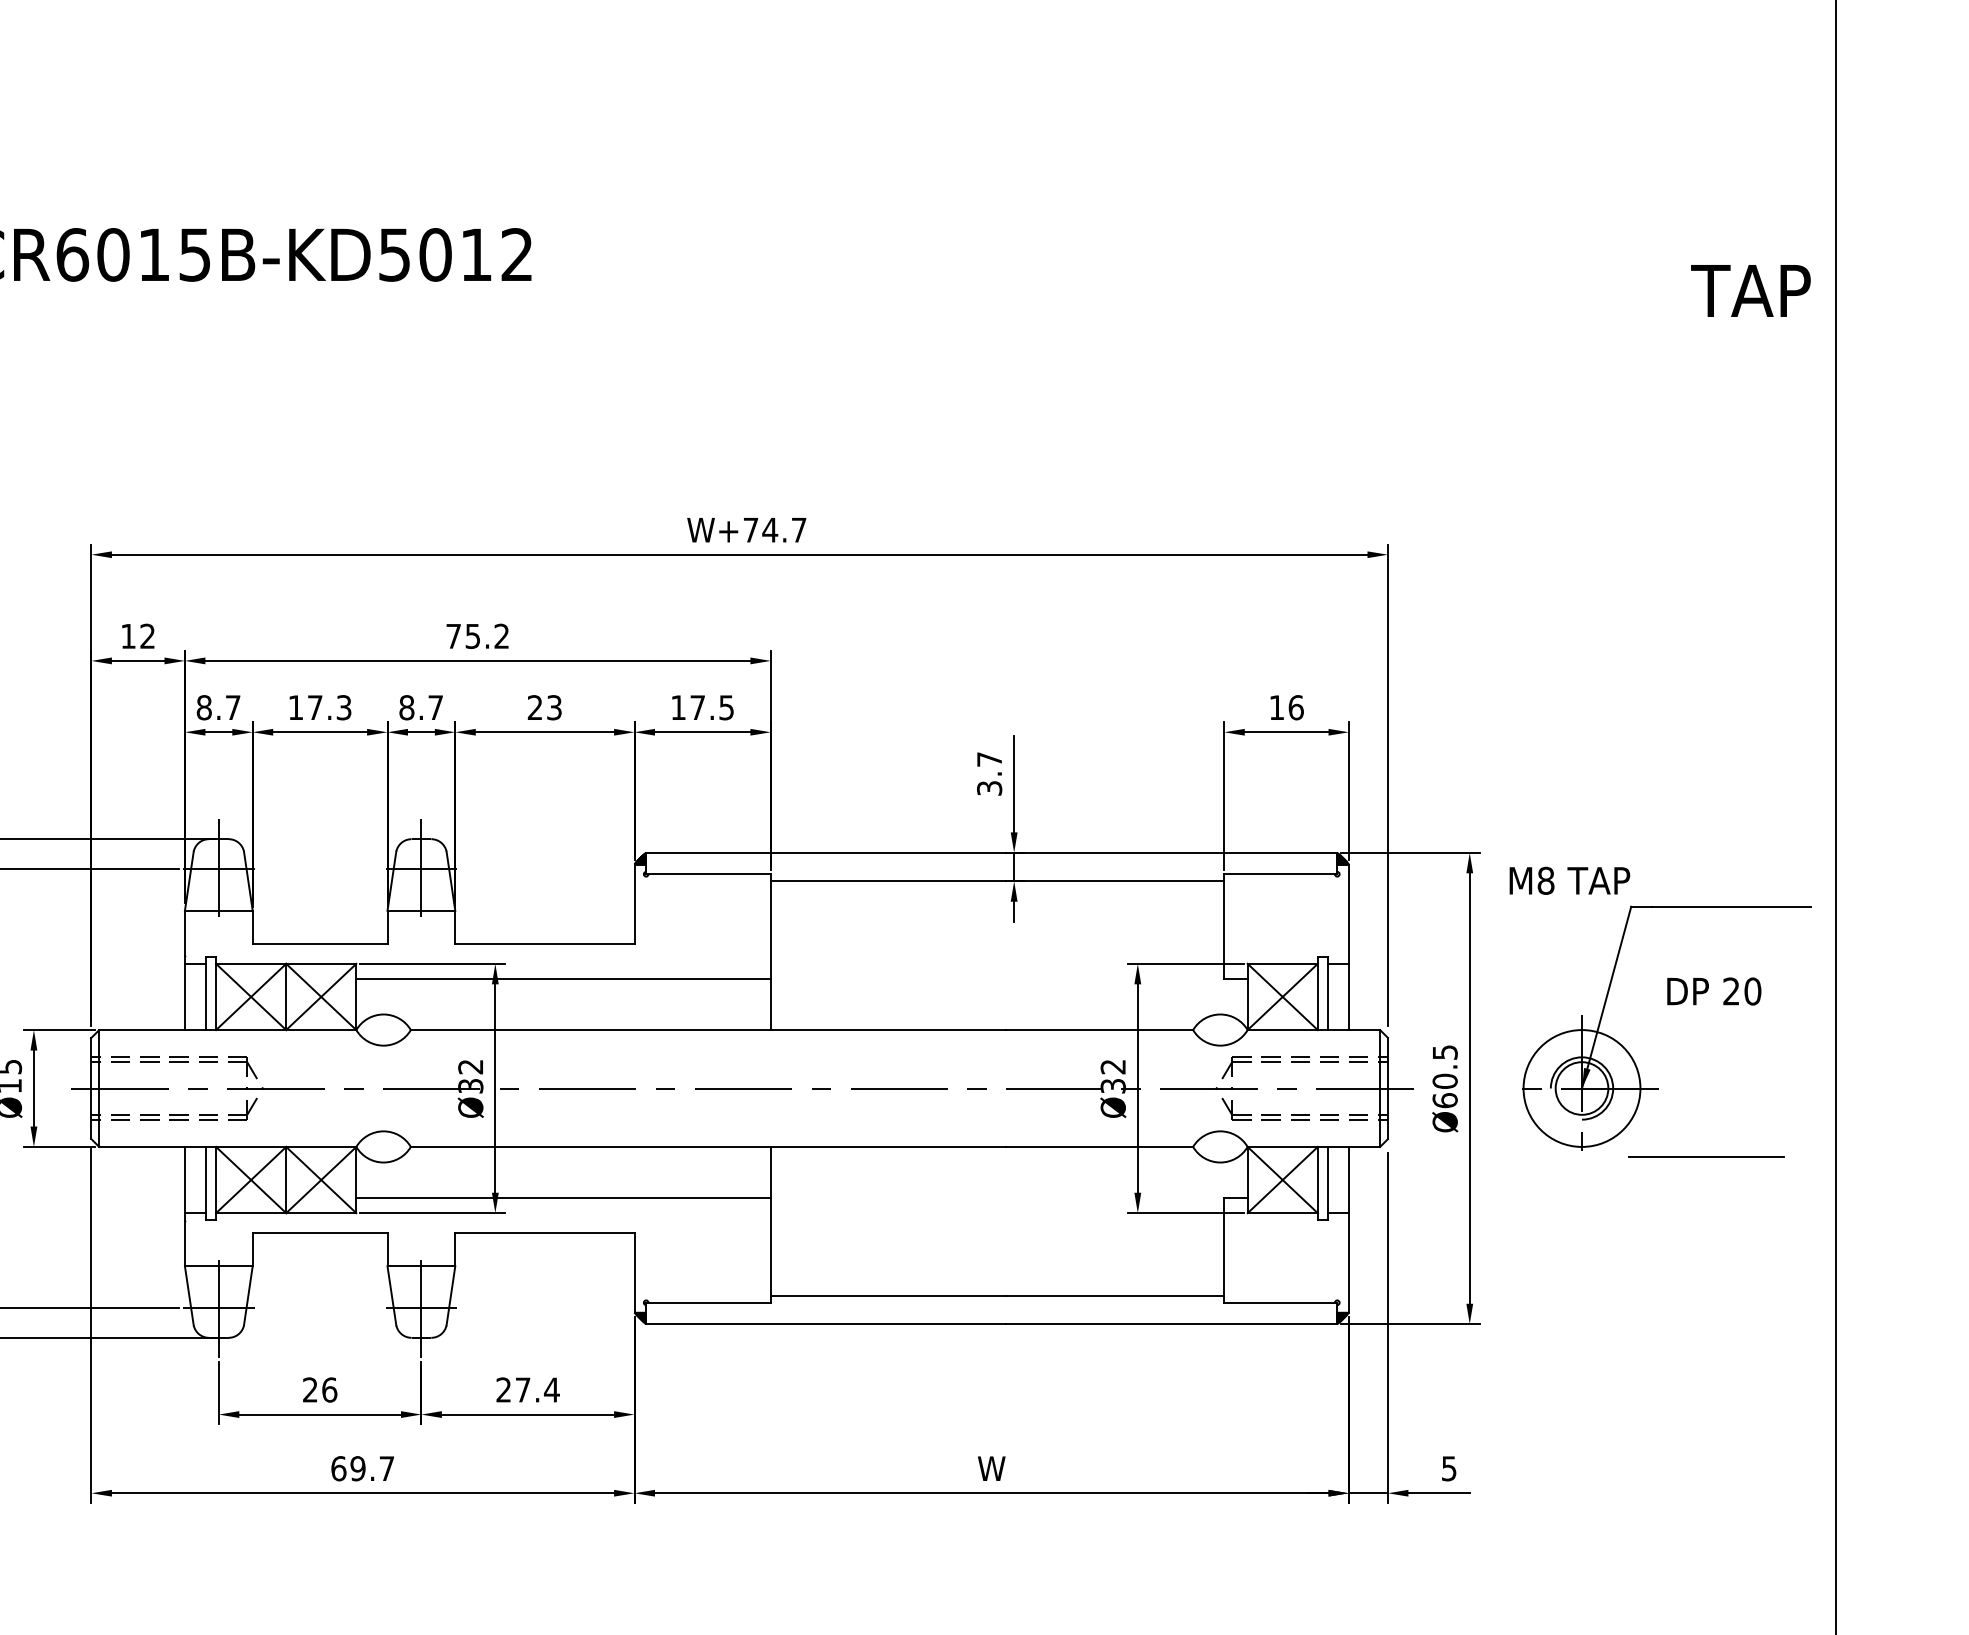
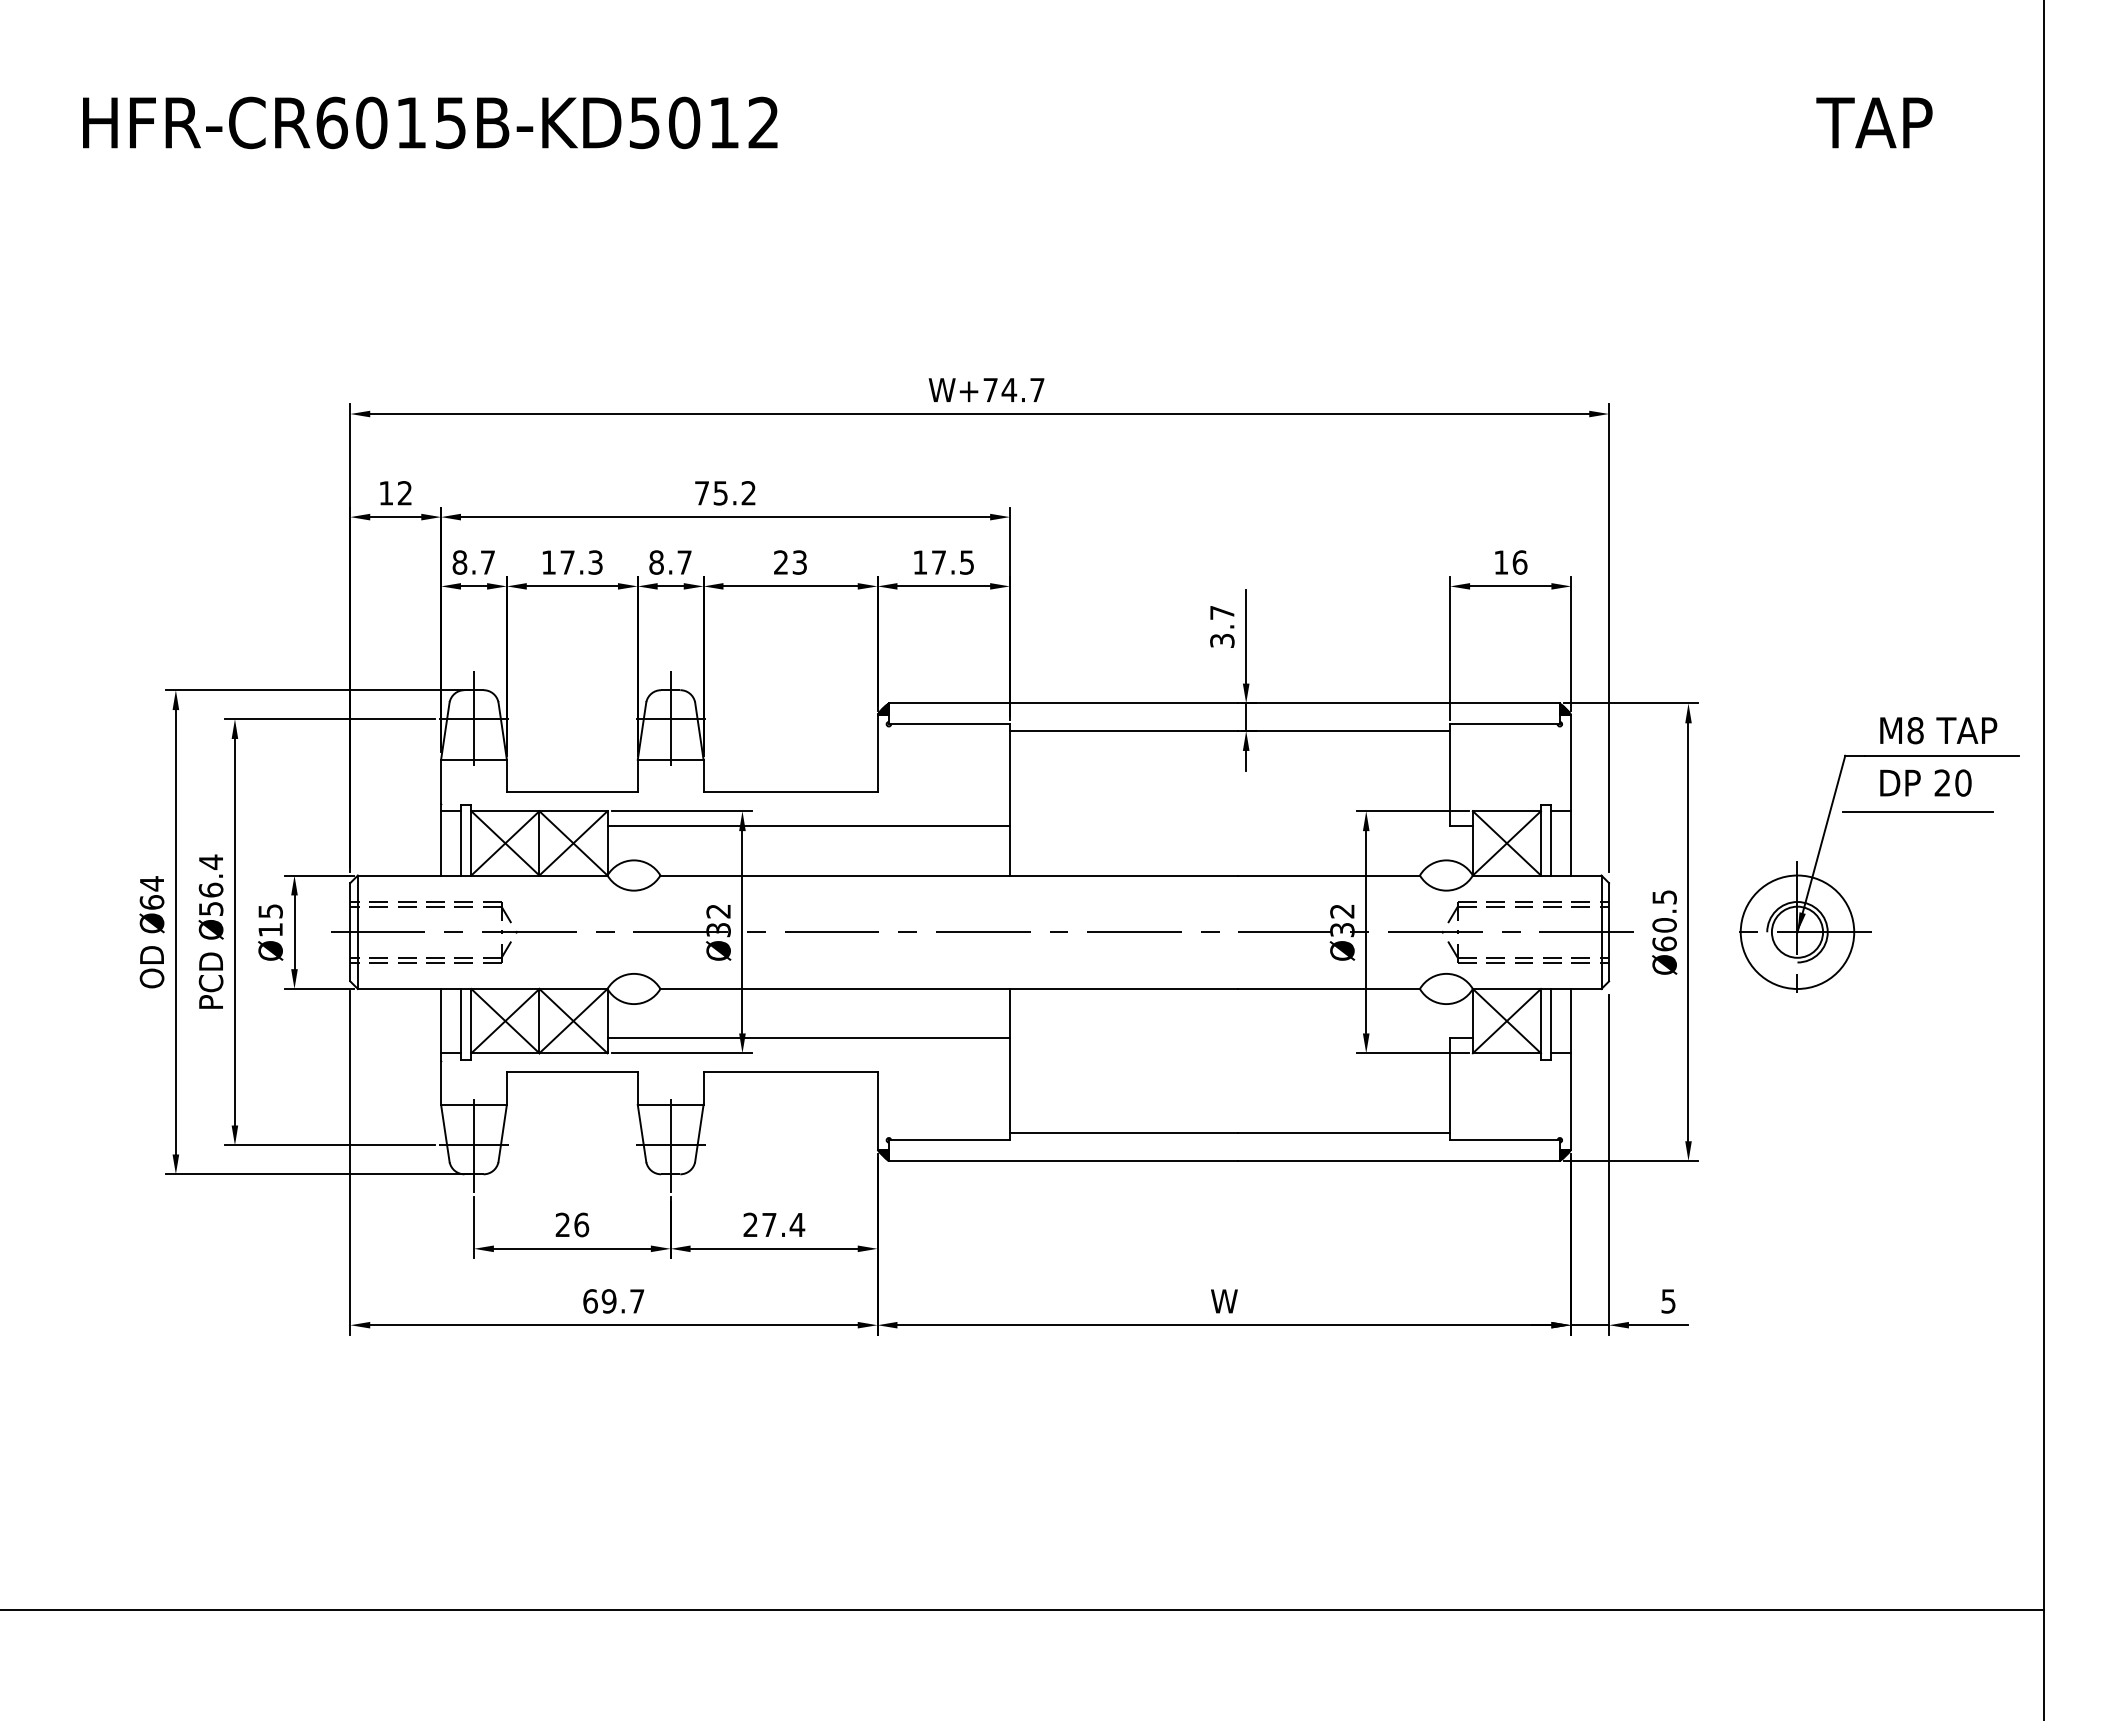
text: (1750, 290) -> (1874, 122), moved
text: (1569, 880) -> (1938, 730), moved
text: (1713, 990) -> (1925, 782), moved
line: (1705, 1156) -> (1917, 811), moved

